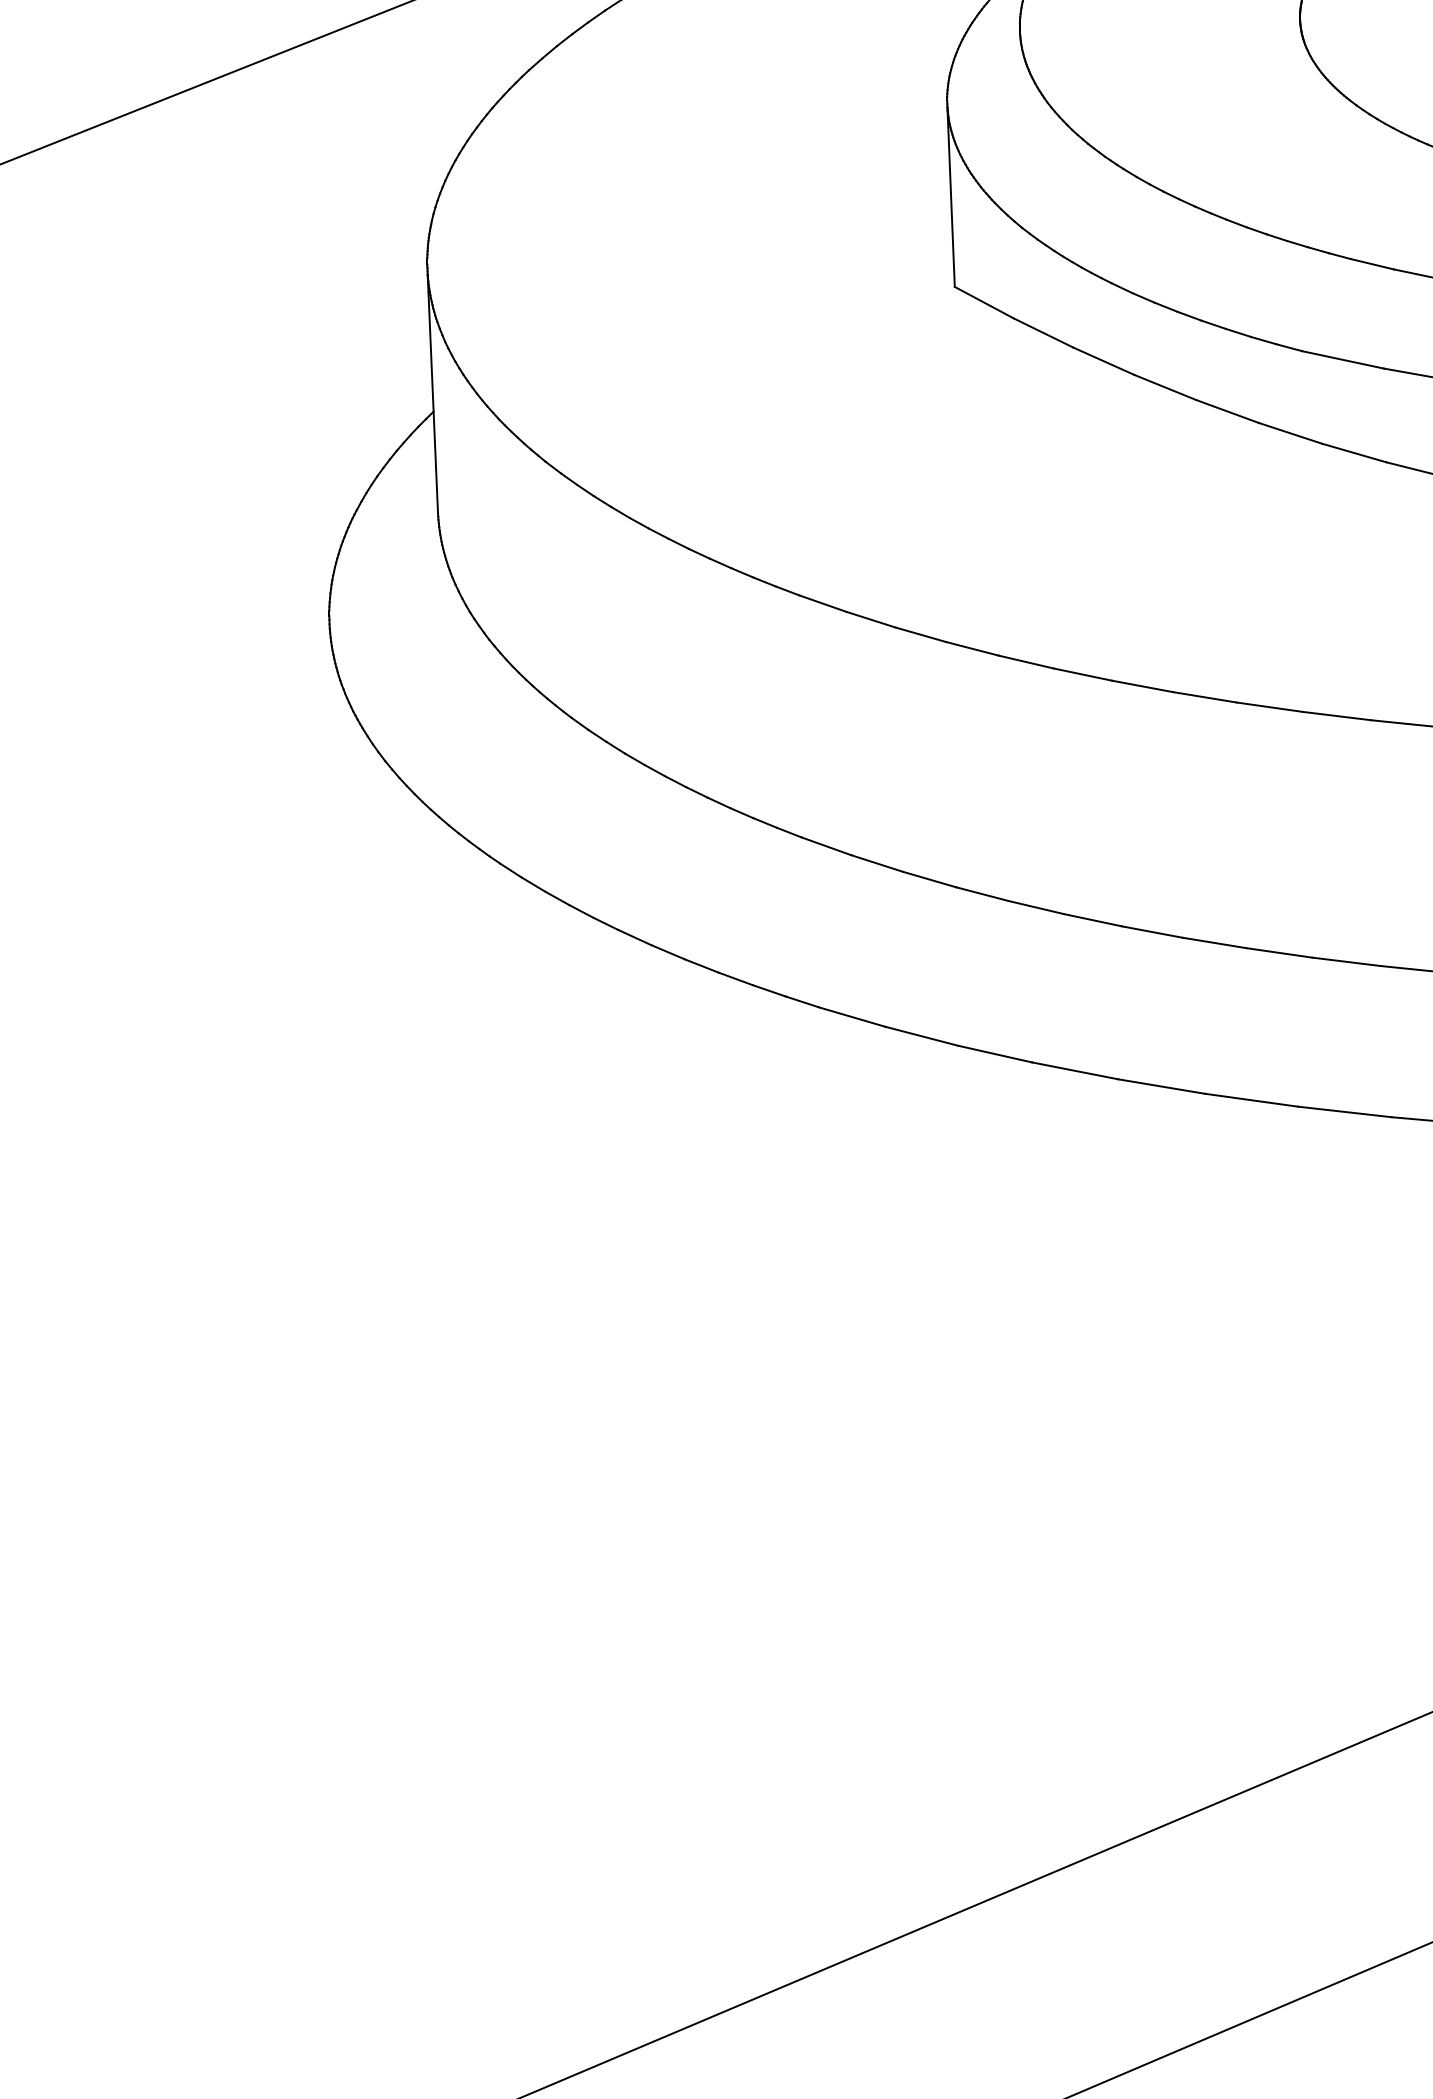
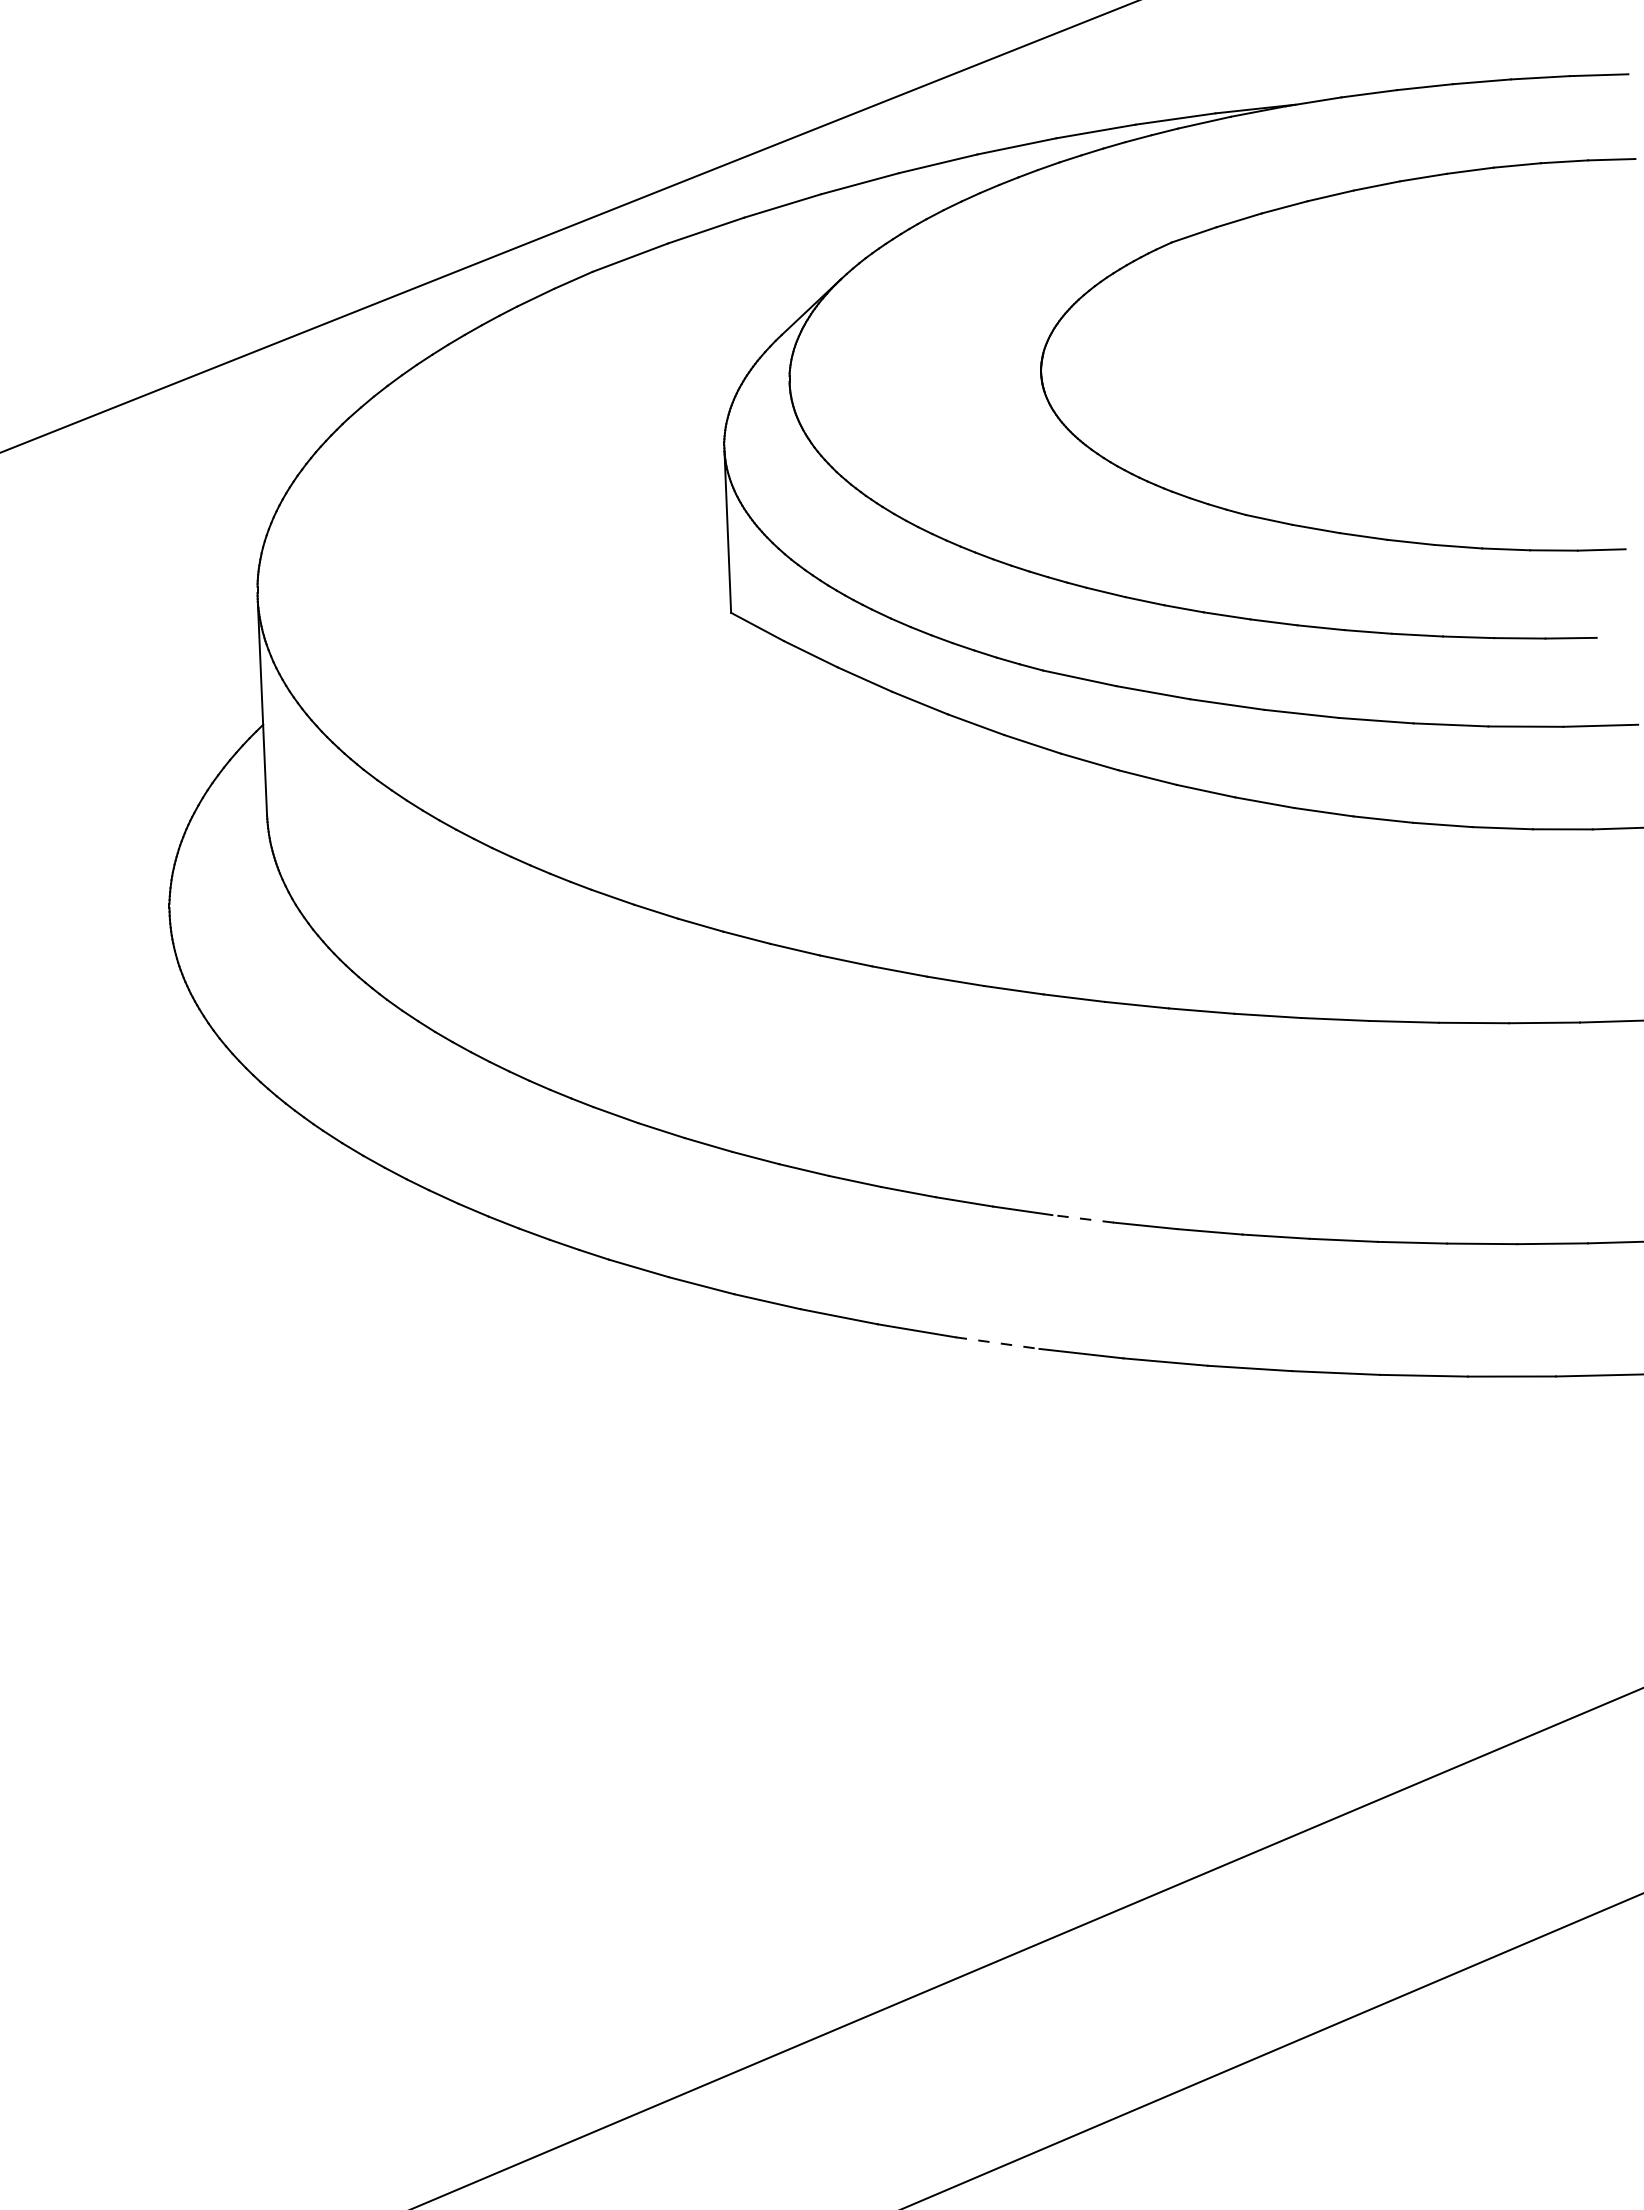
line: (1347, 961) -> (1083, 1218), solid -> dashed
line: (1252, 1100) -> (998, 1343), solid -> dashed

